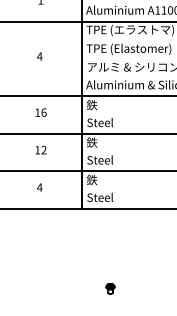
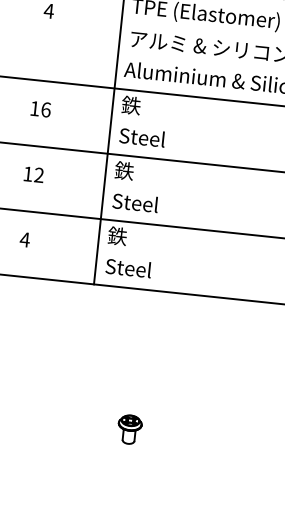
part: (110, 288) -> (129, 428), size x1.6

